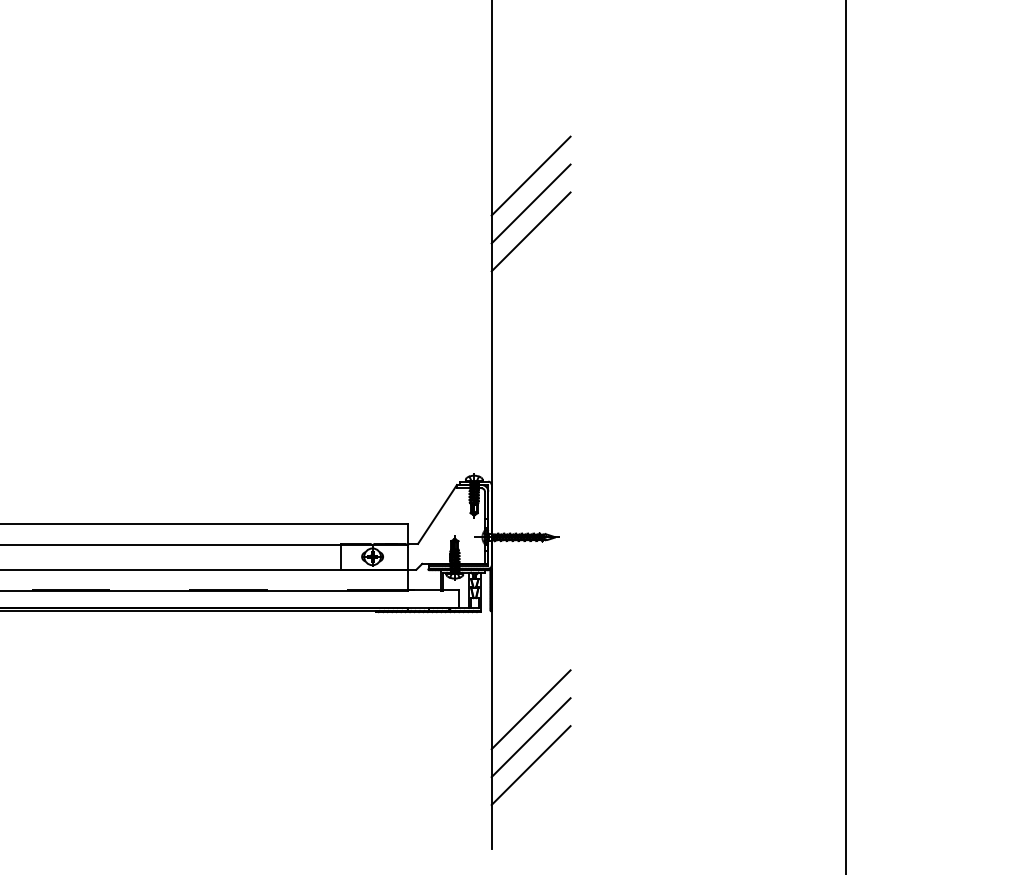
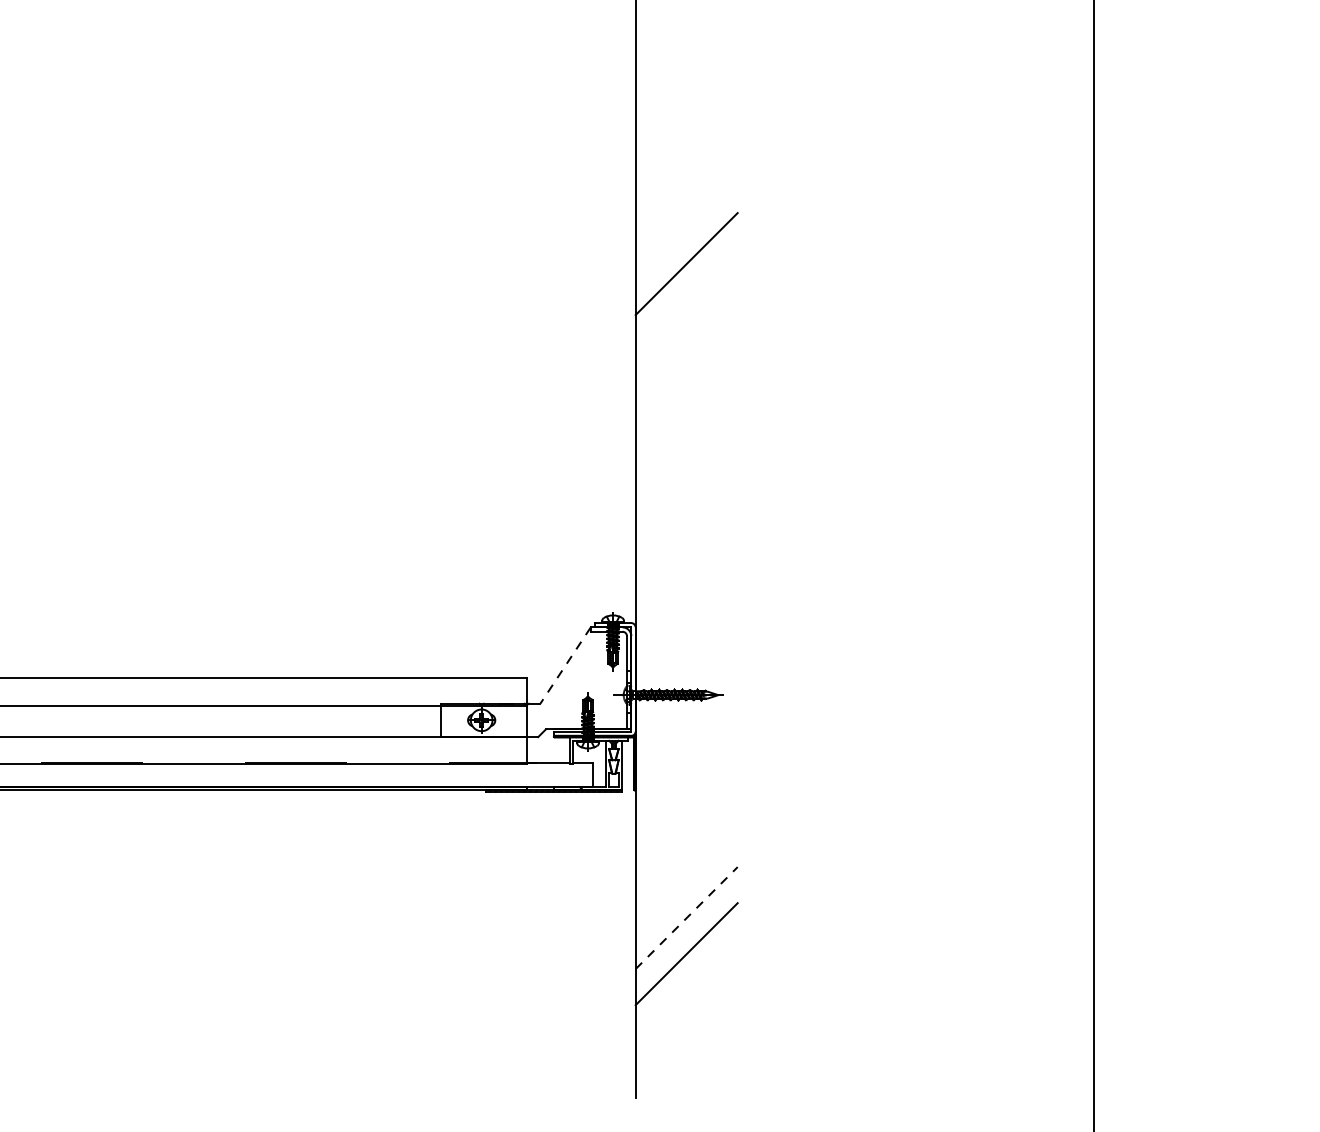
line: (530, 175) -> (685, 227), removed
line: (530, 231) -> (685, 299), removed
line: (437, 514) -> (565, 665), solid -> dashed
line: (531, 709) -> (687, 917), solid -> dashed
line: (530, 765) -> (685, 990), removed

